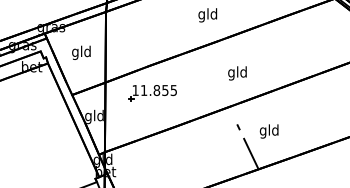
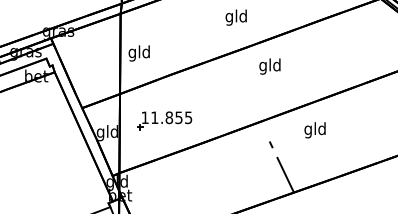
text: (81, 52) -> (139, 53), moved
text: (237, 73) -> (270, 66), moved
part: (152, 93) -> (164, 121), moved
text: (268, 131) -> (314, 130), moved

